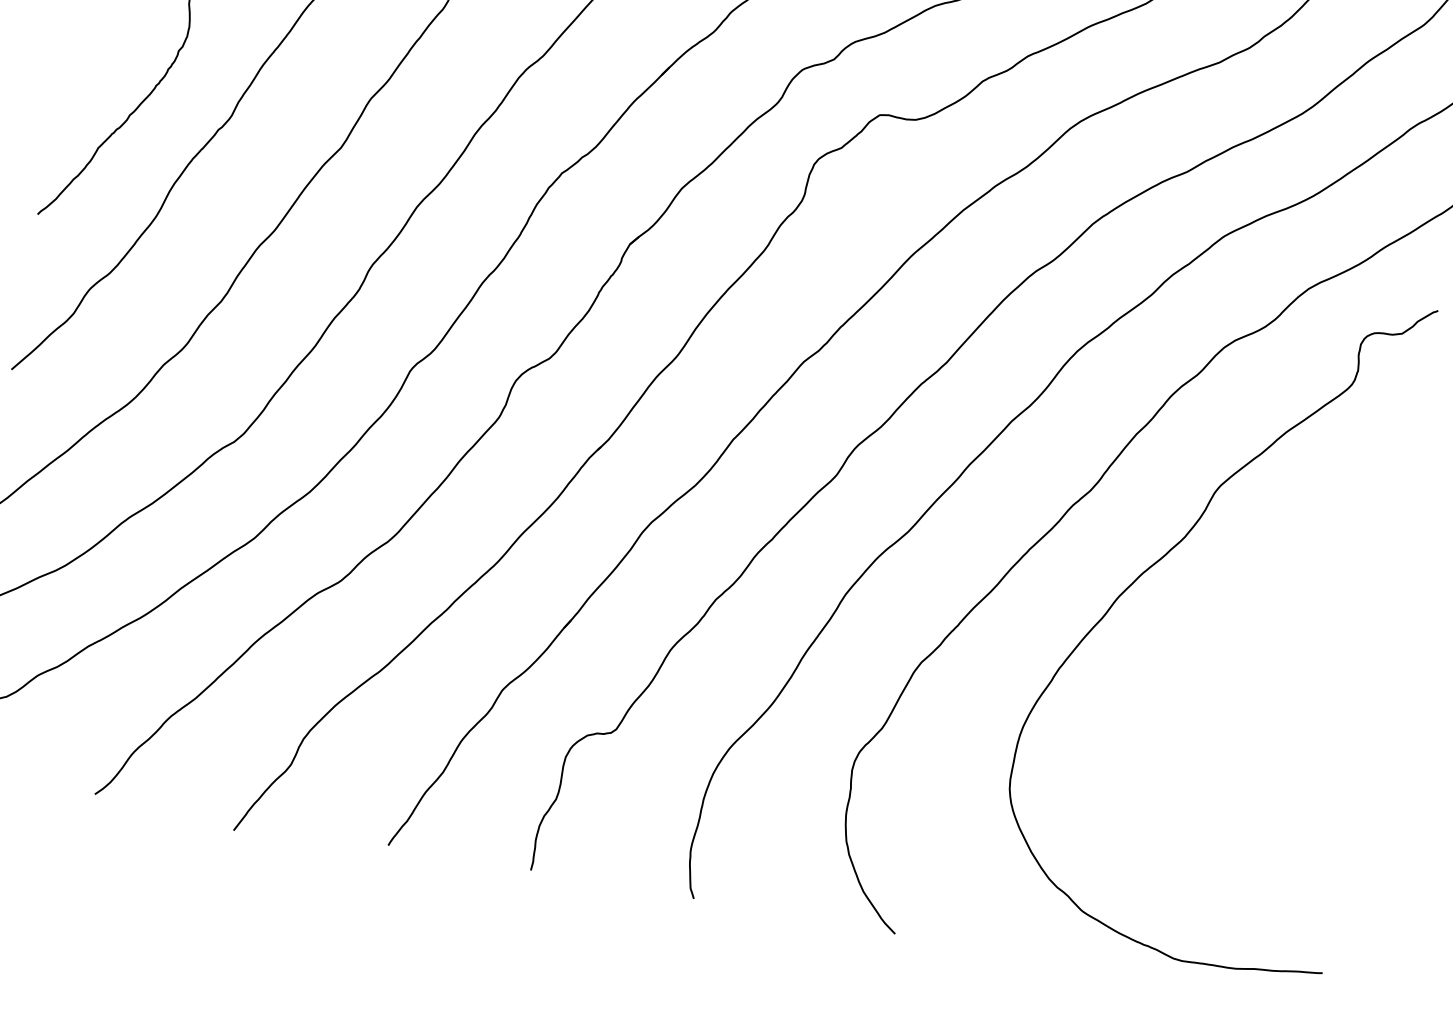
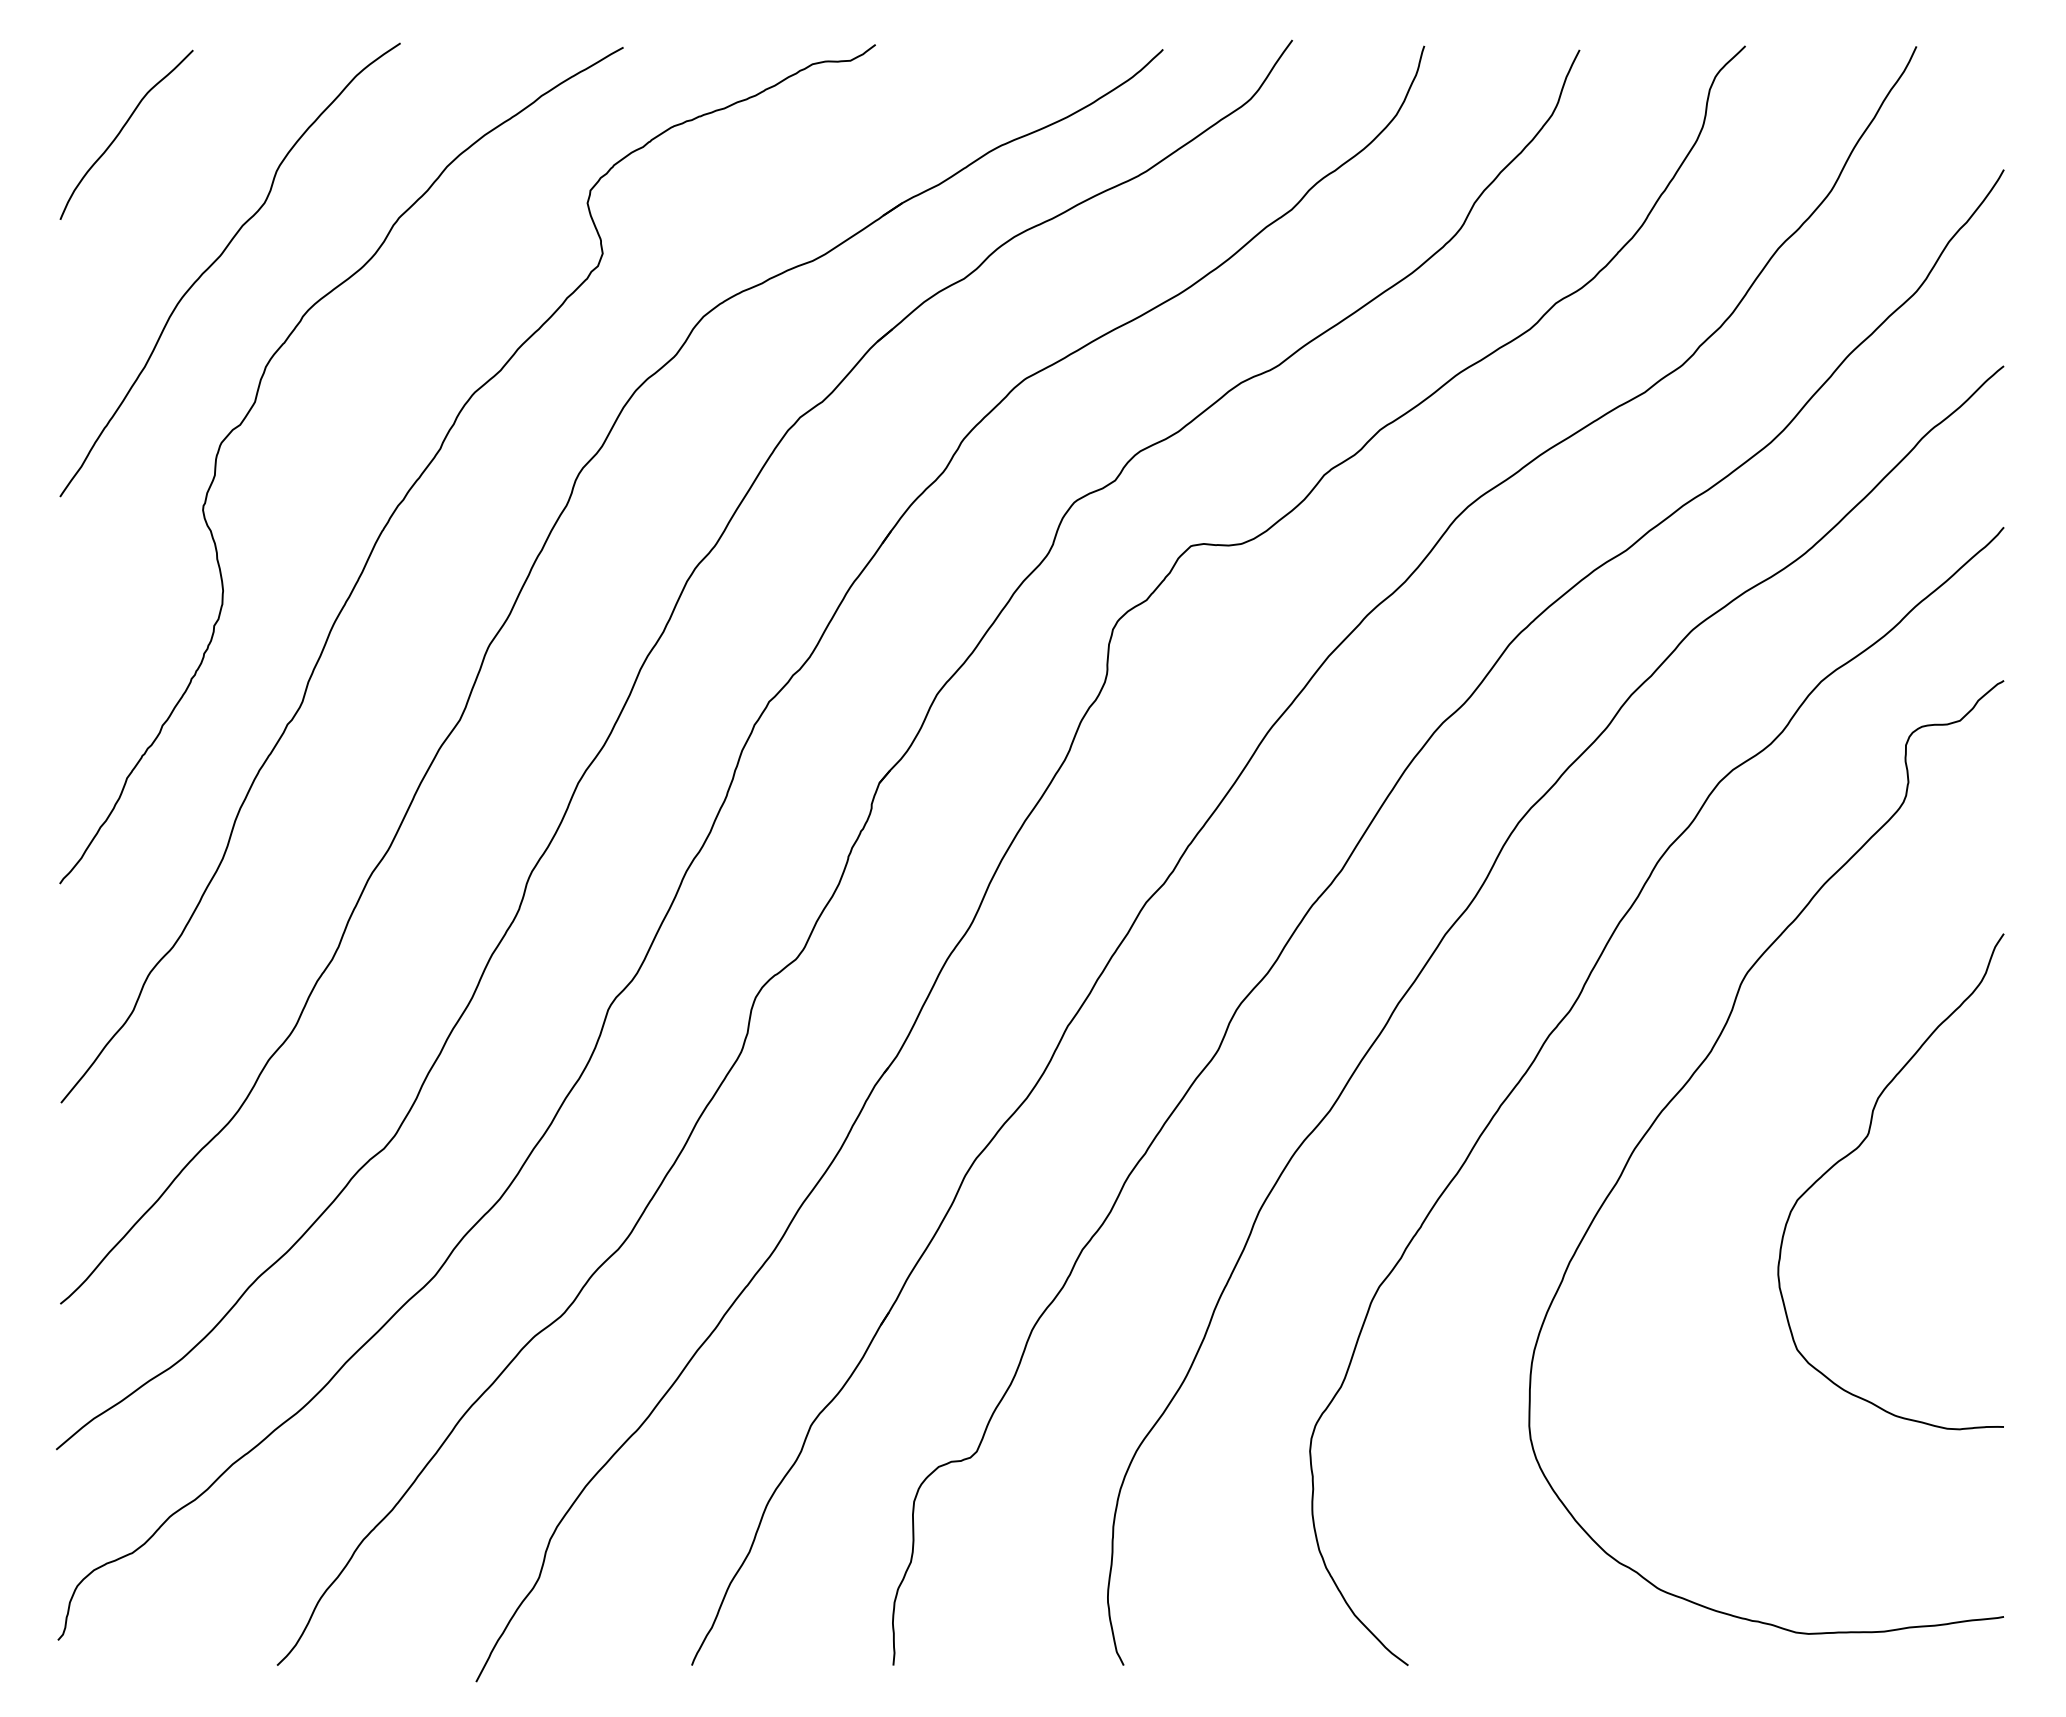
curve: (1277, 623) -> (1858, 1148), added

